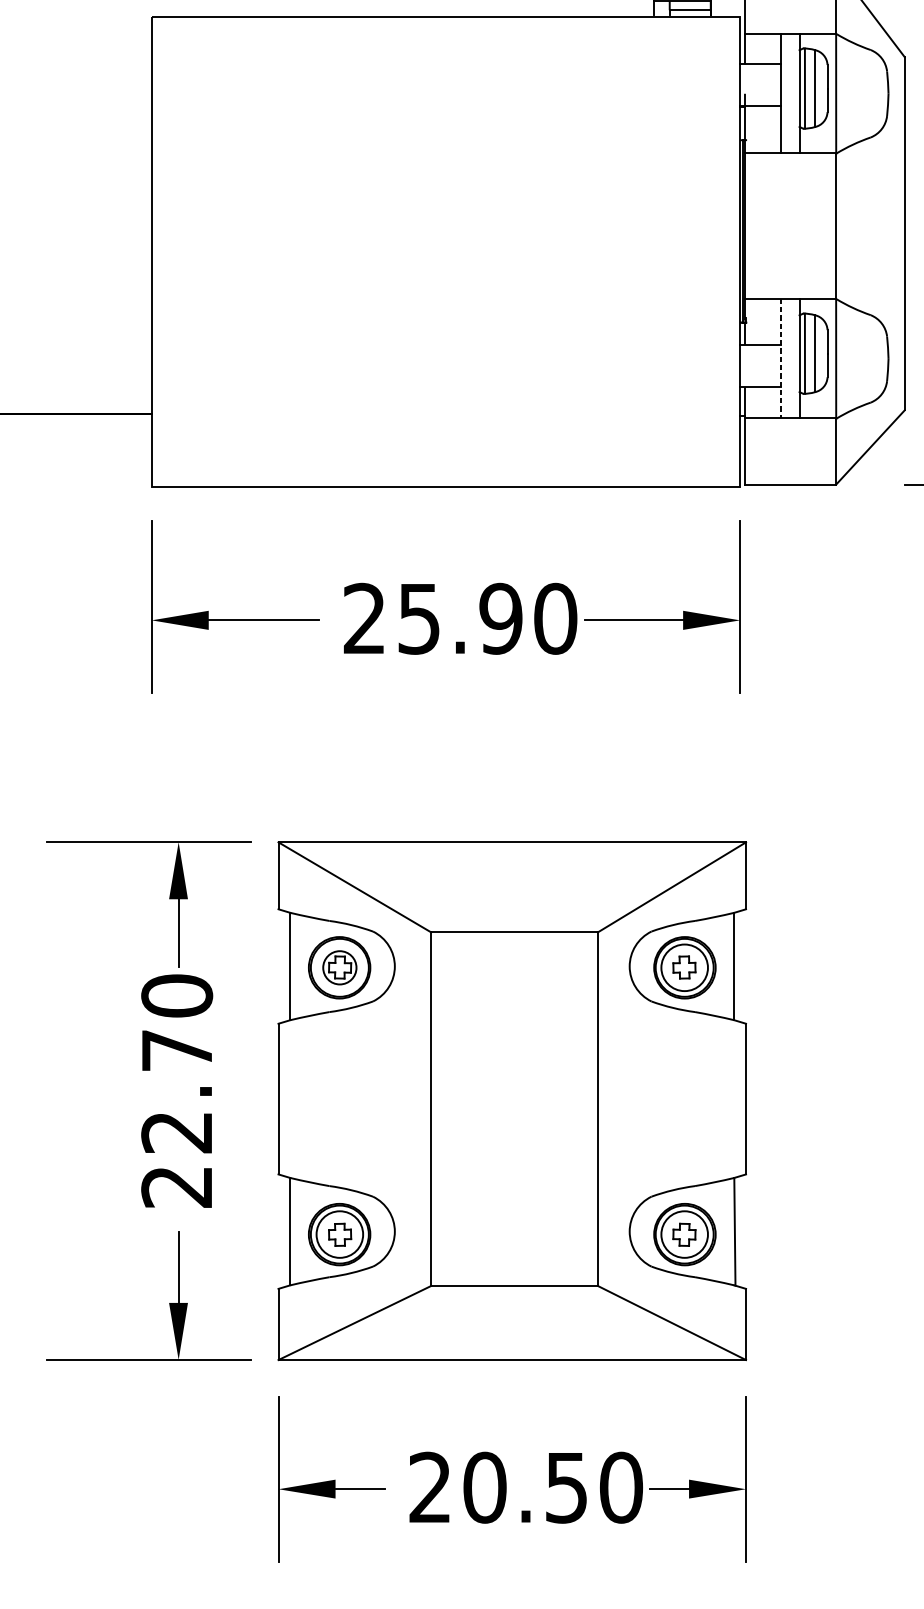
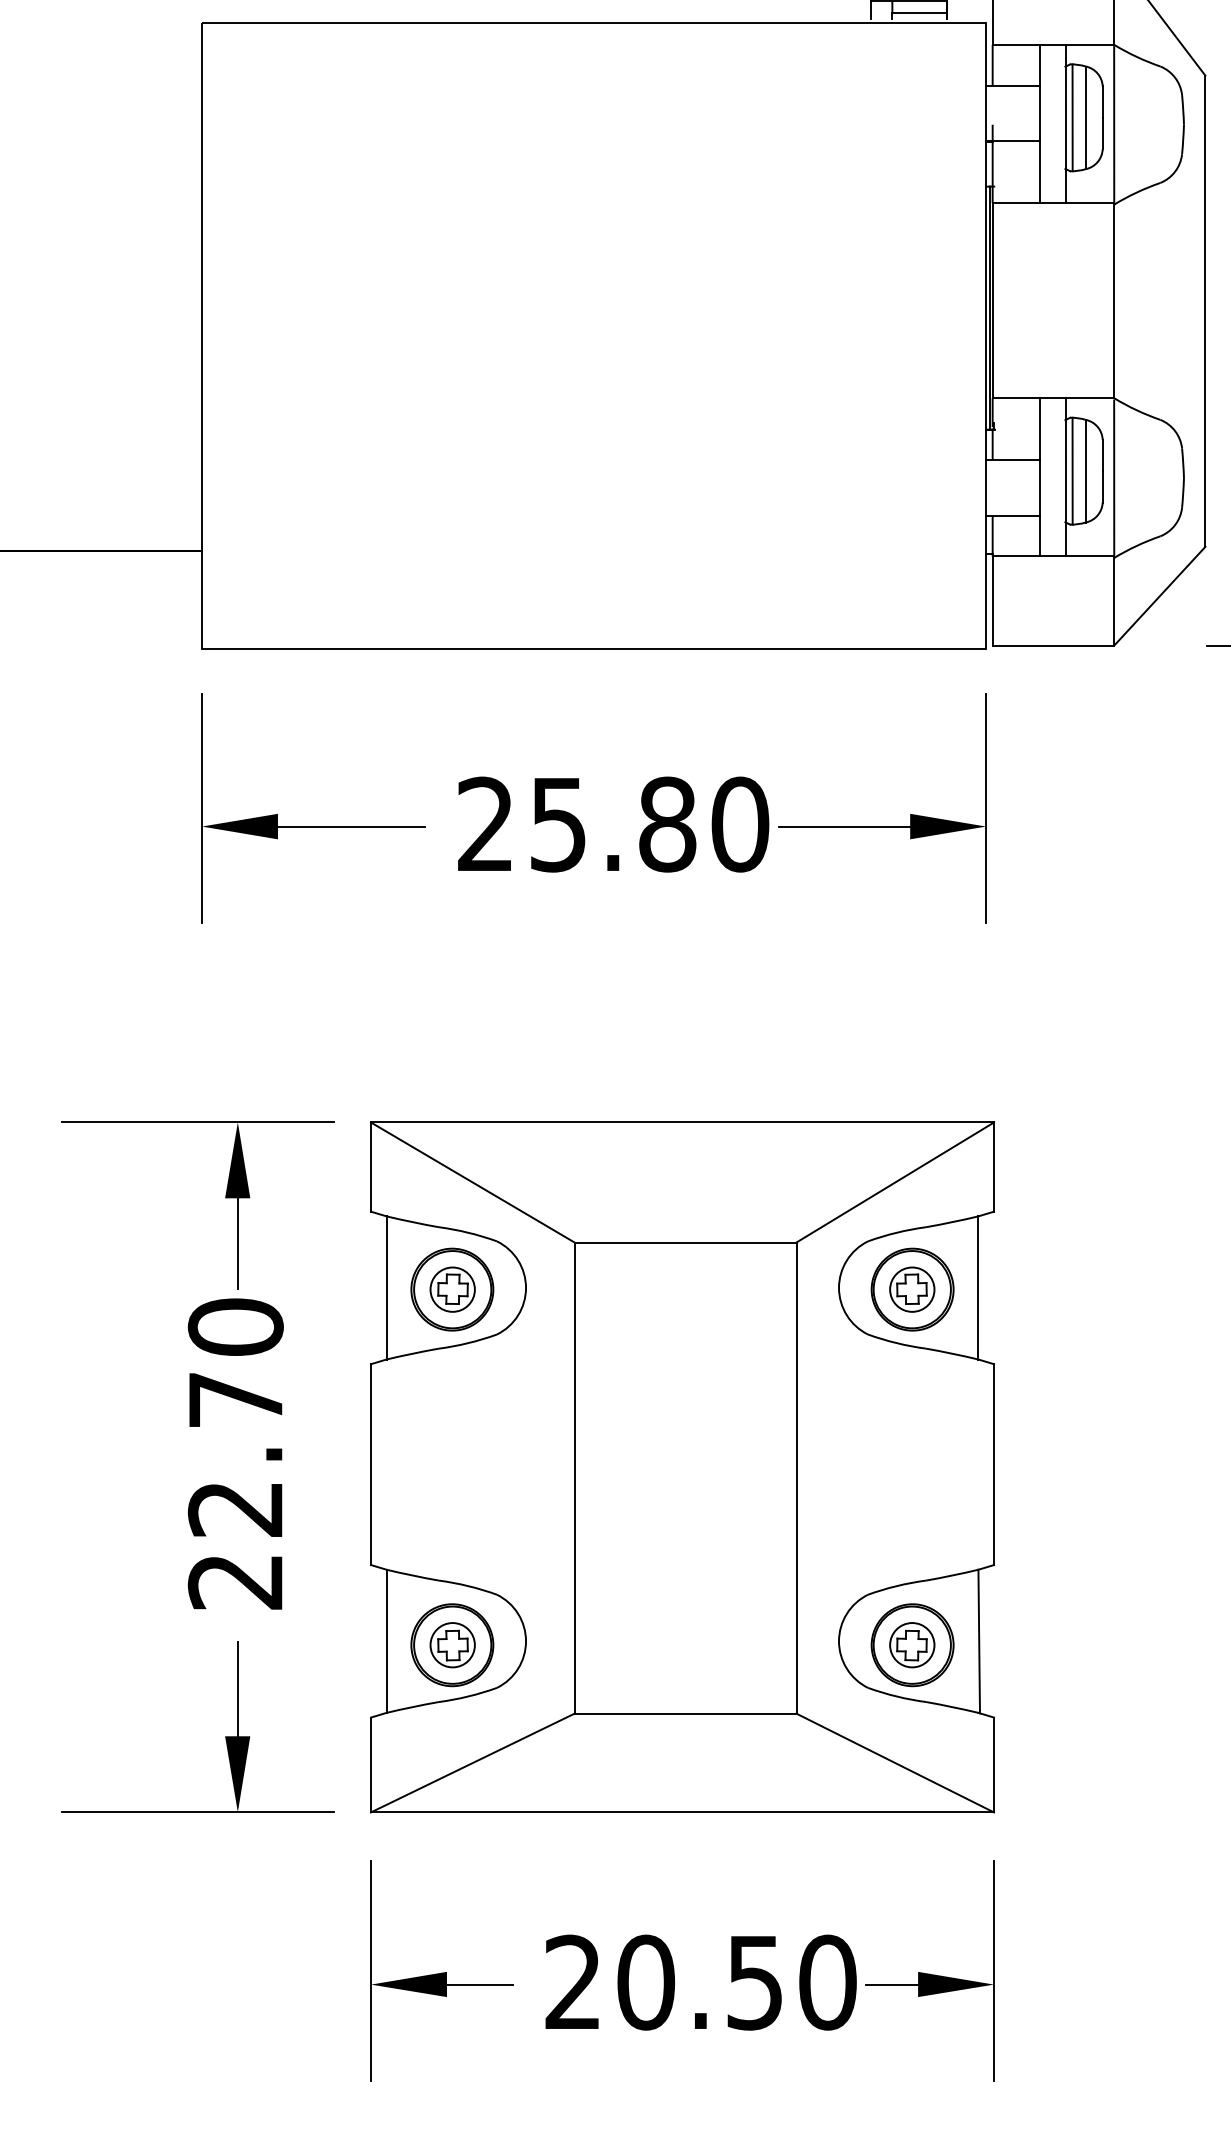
line: (780, 358) -> (1040, 477), dashed -> solid
text: (501, 618) -> (667, 824), 25.90 -> 25.80
circle: (684, 967) -> (912, 1289), size x0.71
circle: (339, 1234) -> (452, 1645), size x0.71
circle: (684, 1234) -> (912, 1645), size x0.71

